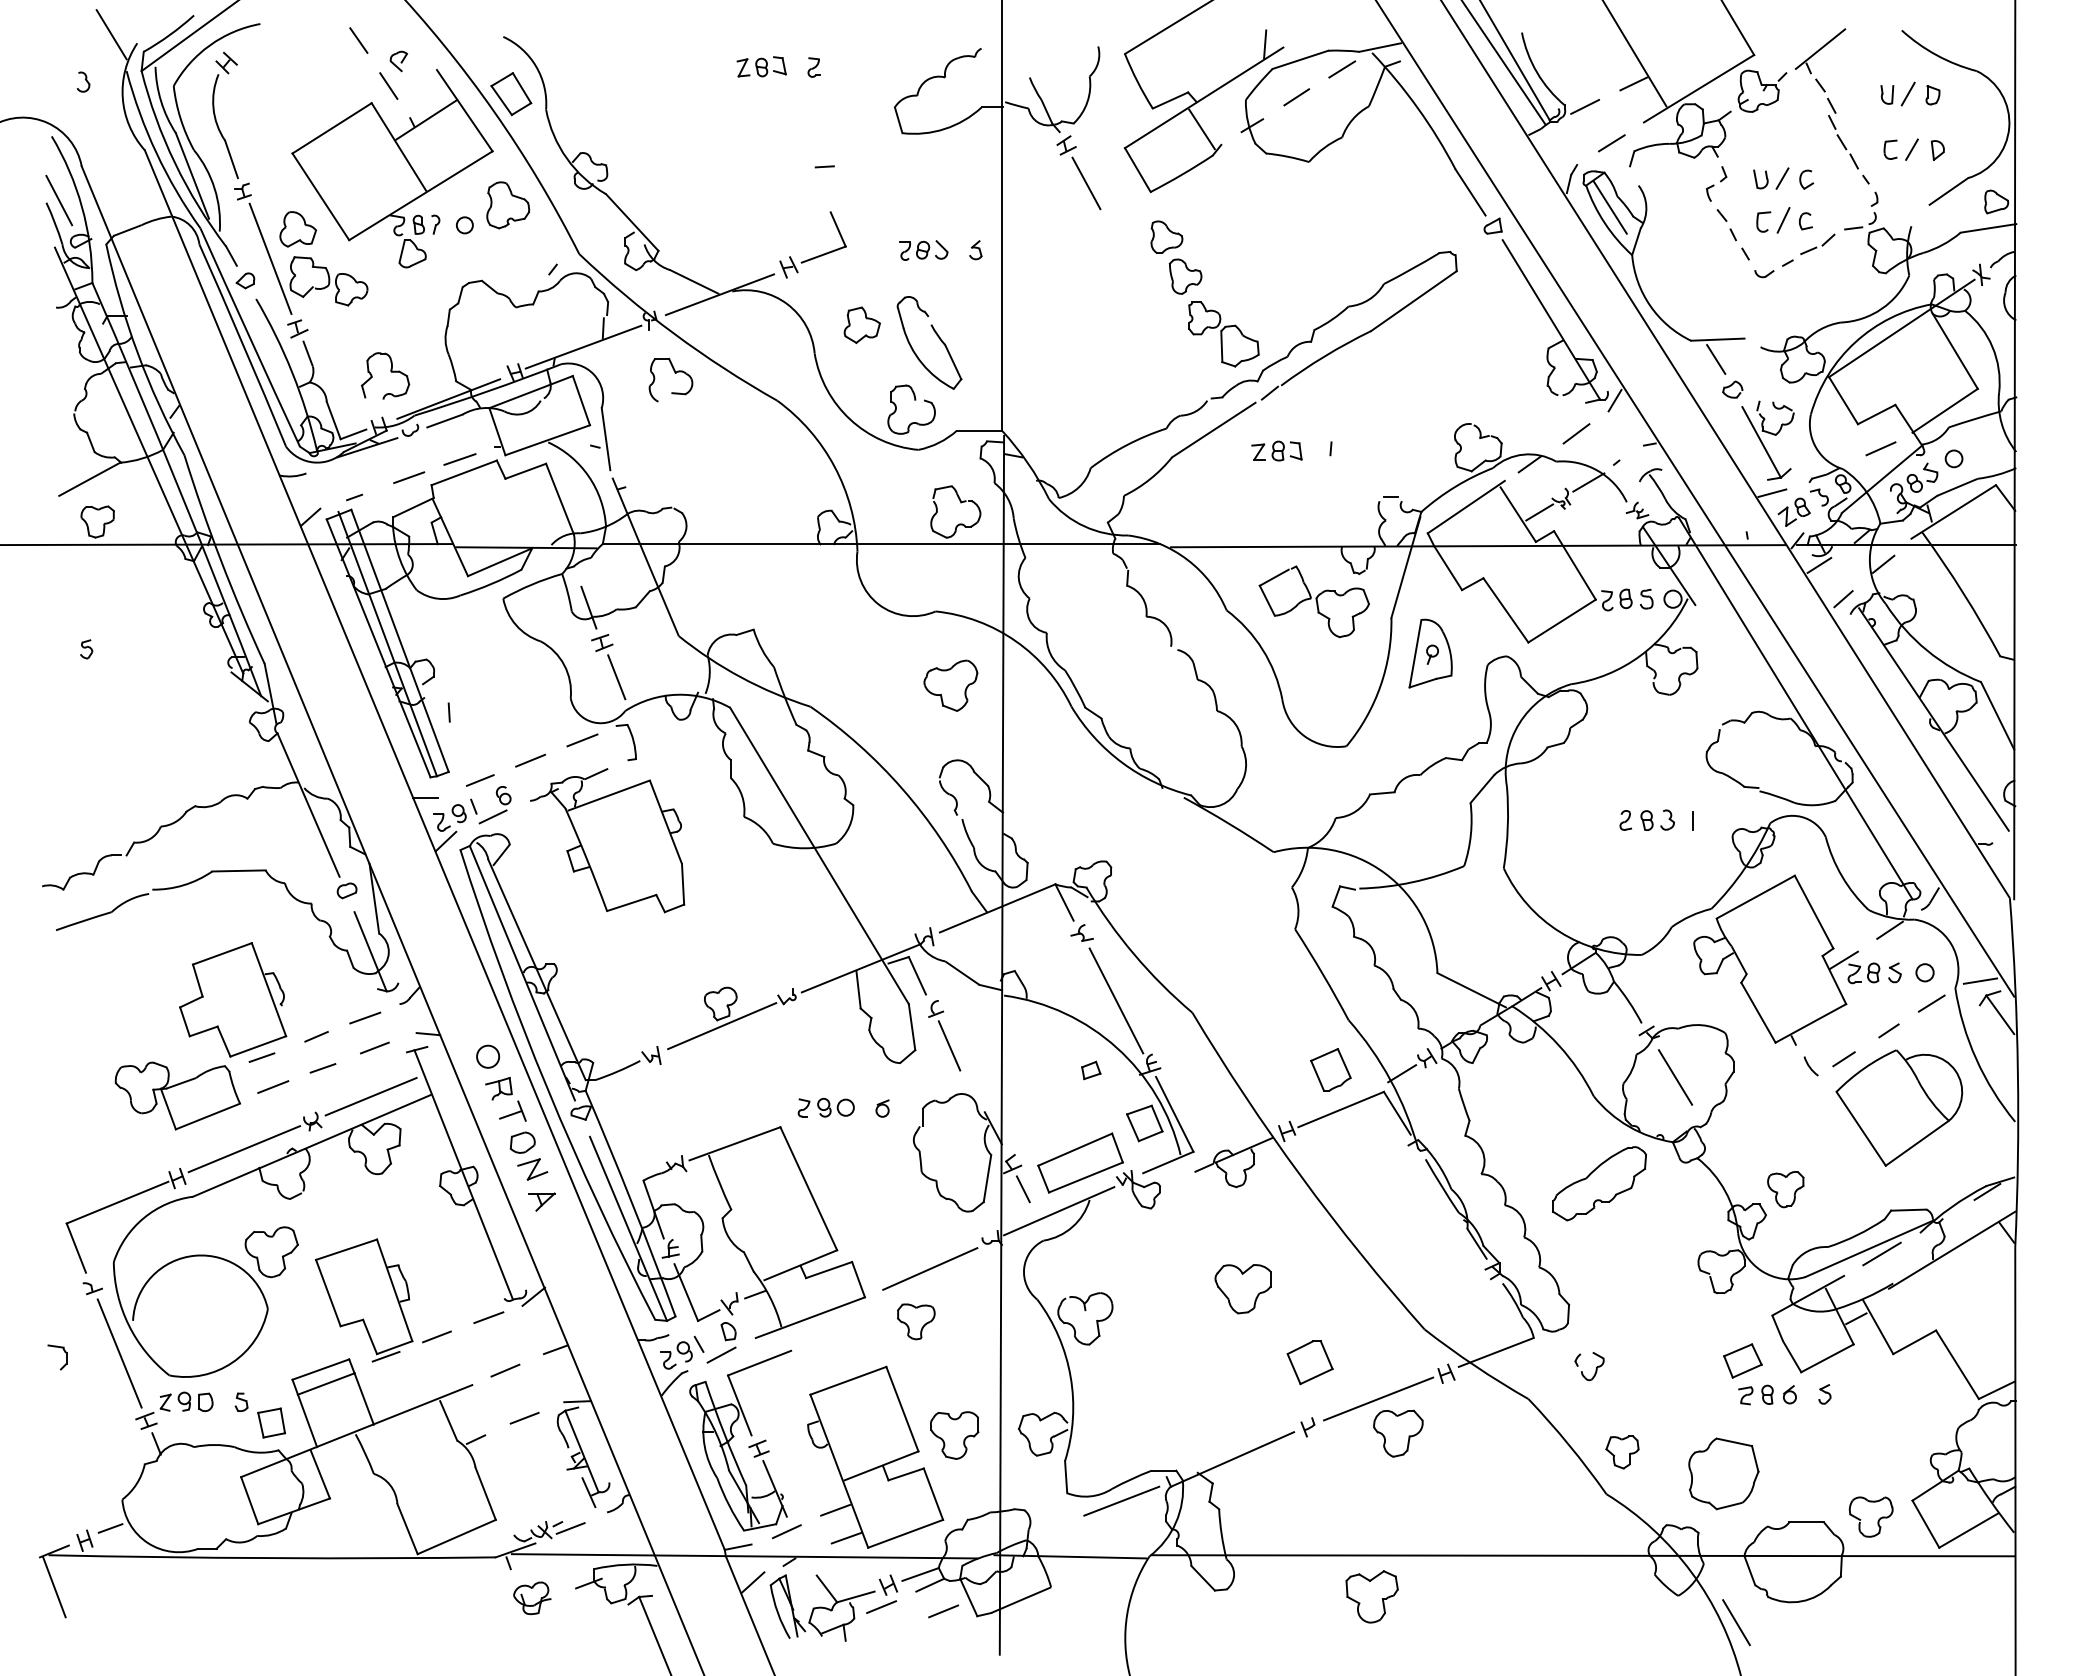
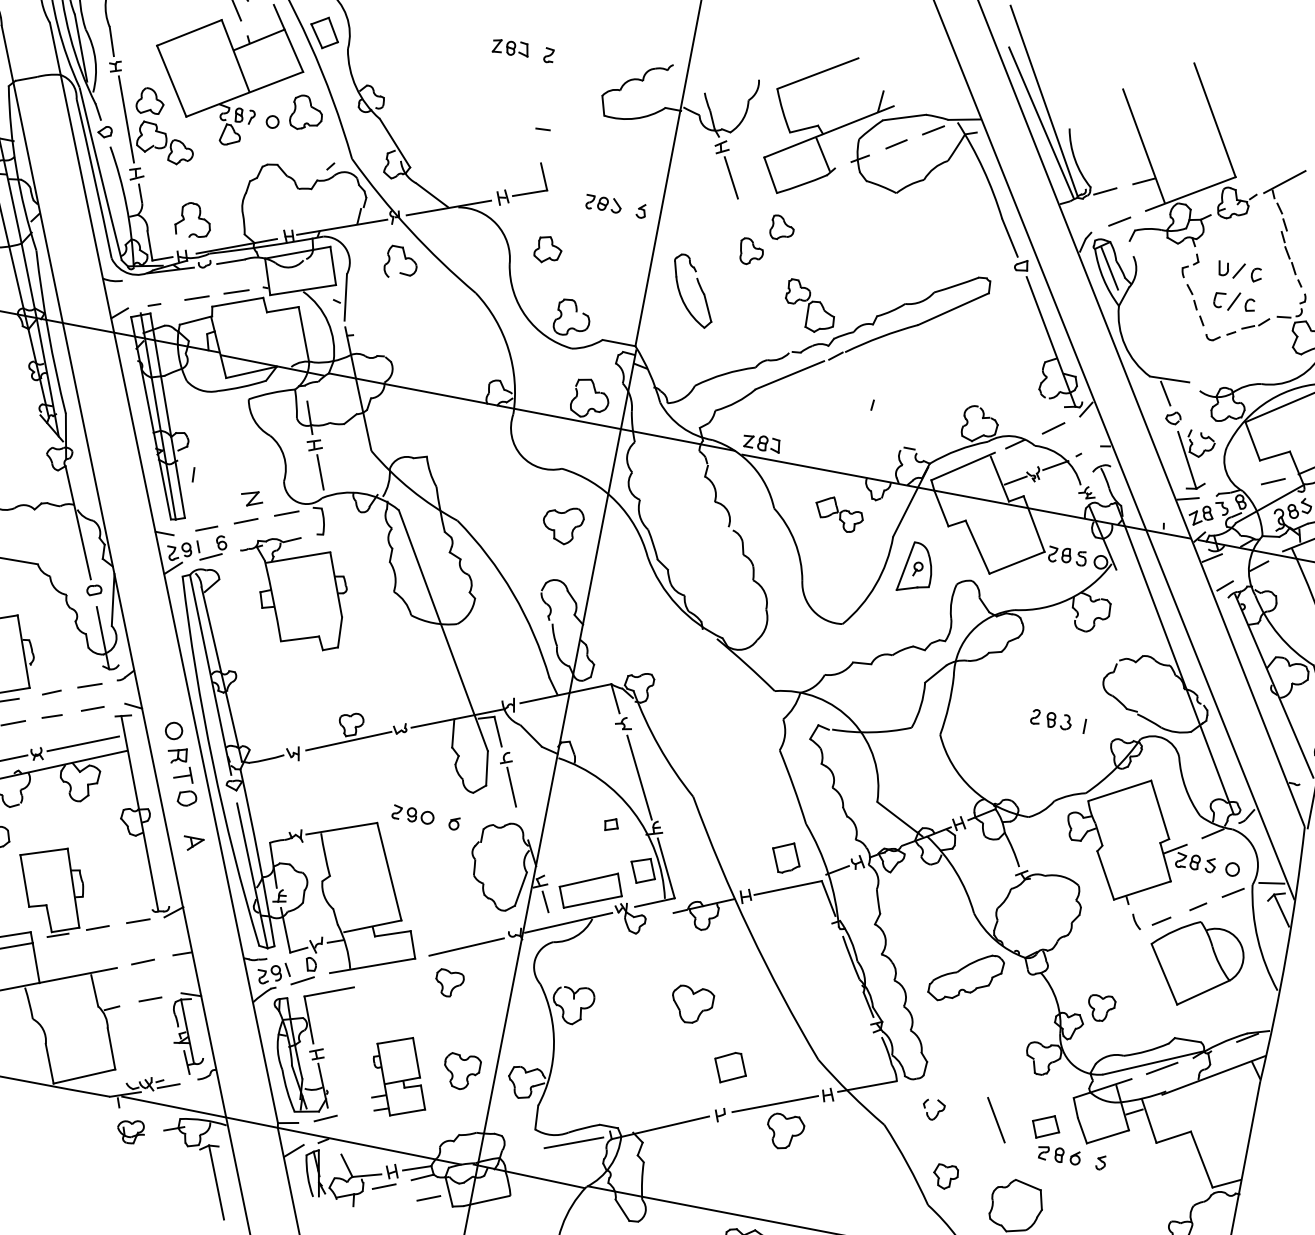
part: (1185, 276) -> (751, 251), moved
part: (938, 338) -> (700, 289), moved
part: (1276, 450) -> (761, 442), moved
part: (1313, 601) -> (838, 514), size x0.6
line: (1675, 1077) -> (996, 1120), moved
part: (532, 1169) -> (251, 498), moved
part: (875, 1456) -> (400, 1076), size x0.6

